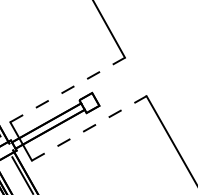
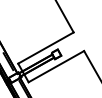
line: (66, 90) -> (45, 48), dashed -> solid
line: (89, 128) -> (56, 66), dashed -> solid

